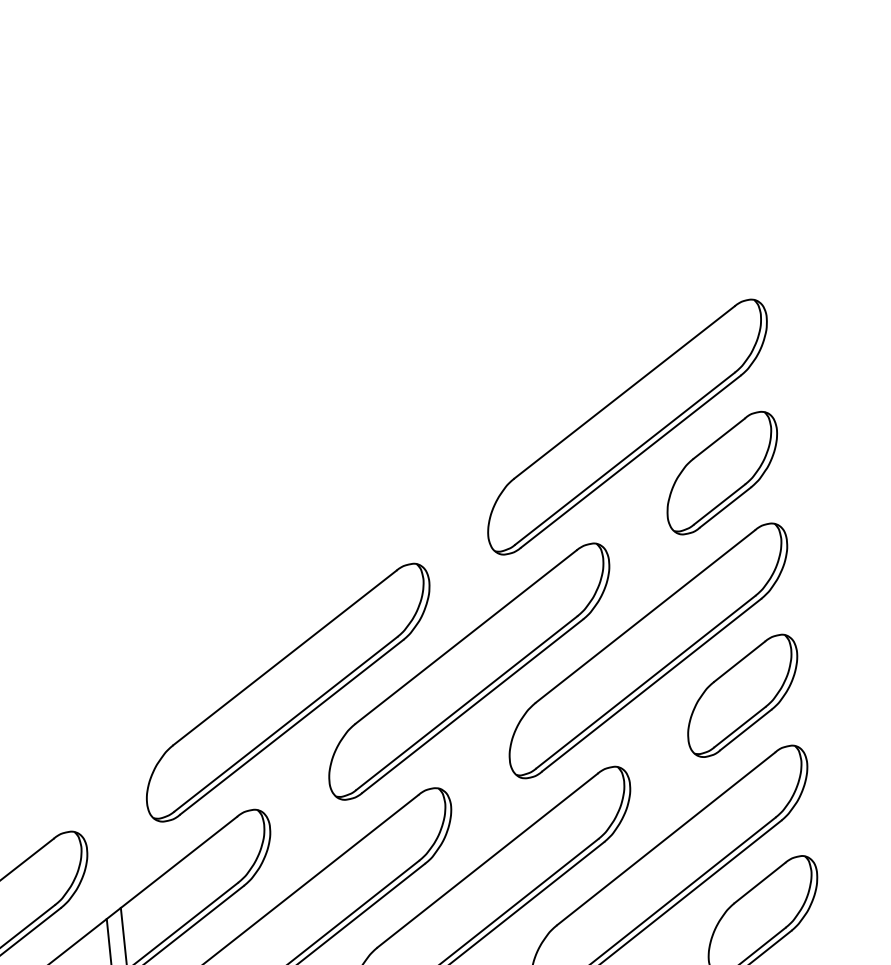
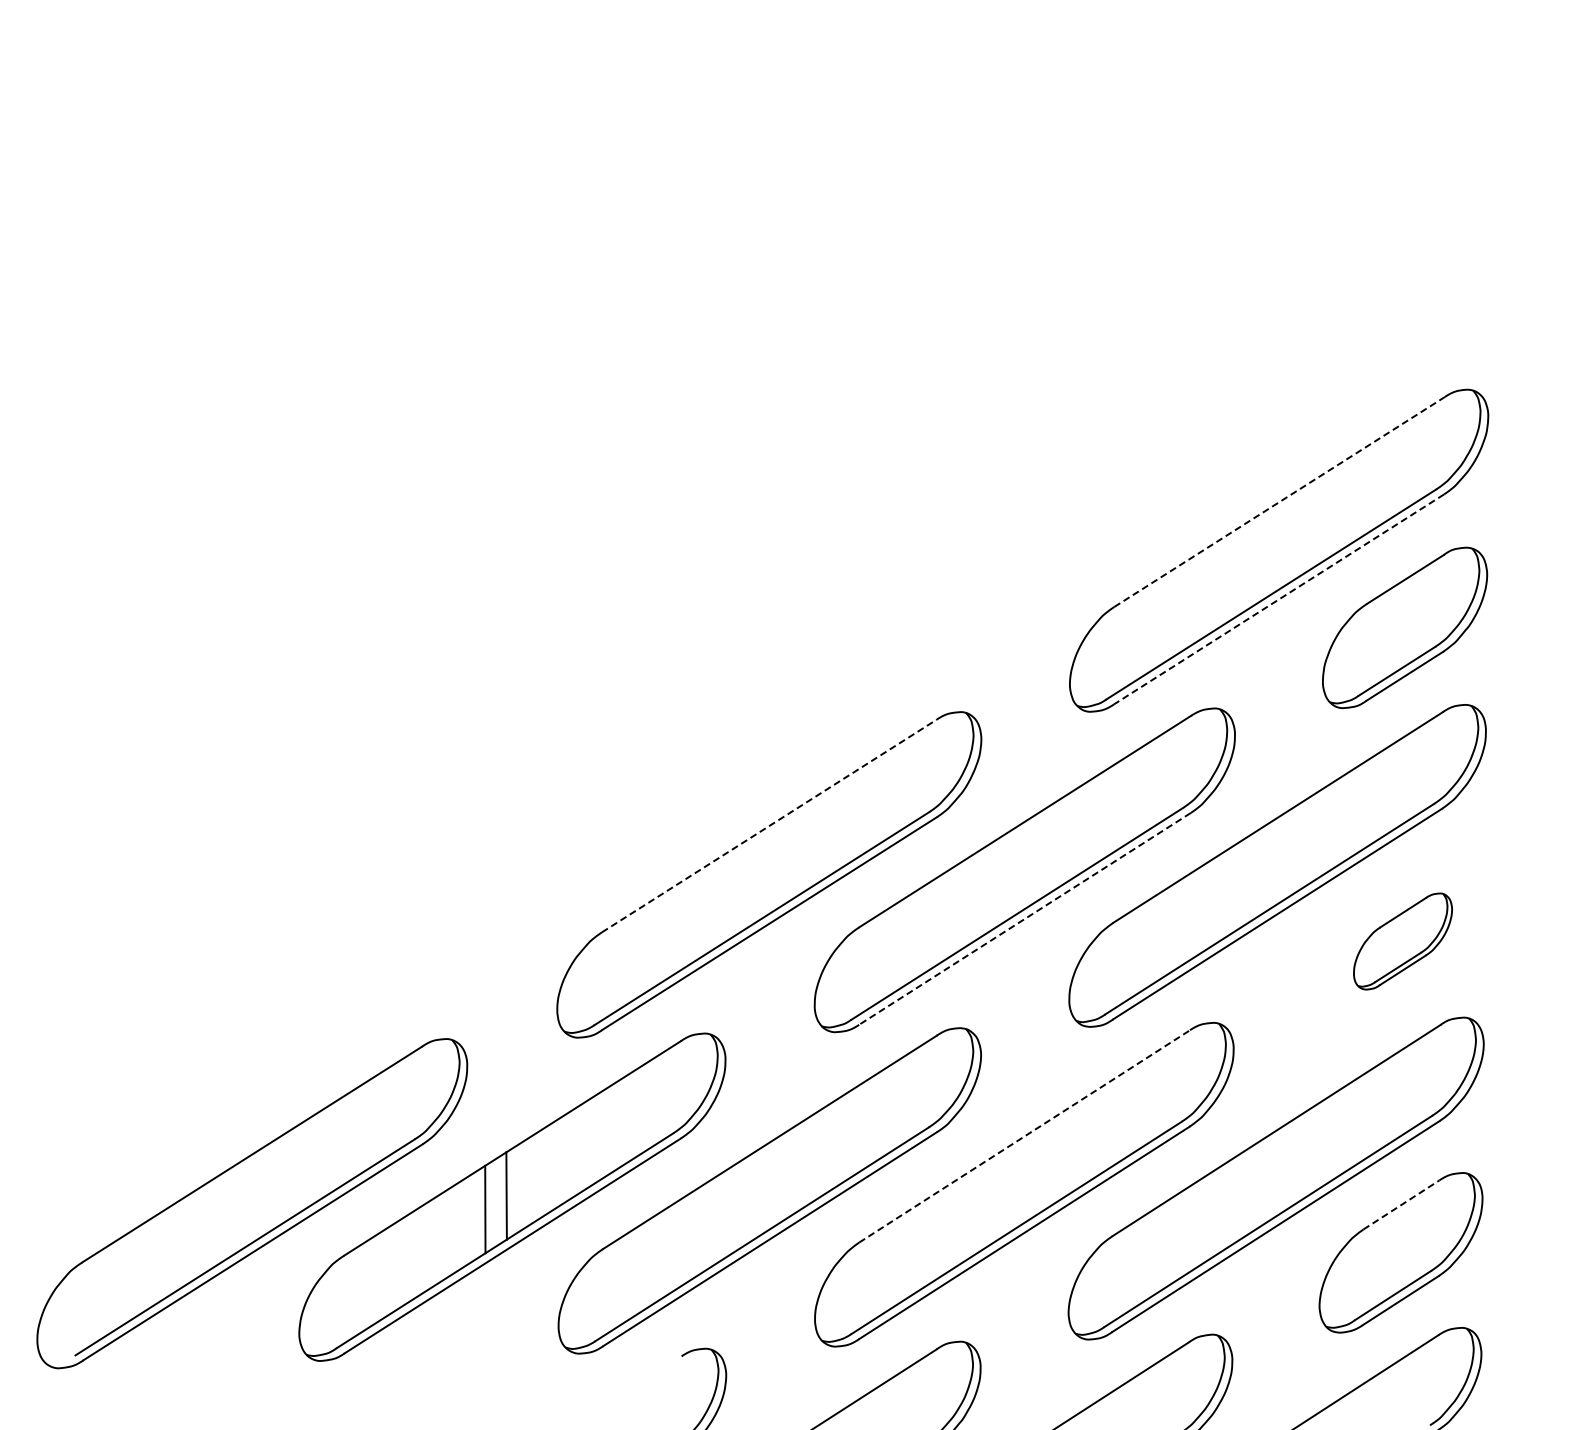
line: (624, 392) -> (1279, 502), solid -> dashed
line: (631, 461) -> (1279, 599), solid -> dashed
line: (284, 657) -> (769, 825), solid -> dashed
part: (742, 695) -> (1402, 941), size x0.6
line: (472, 705) -> (1024, 918), solid -> dashed
line: (487, 860) -> (1024, 1136), solid -> dashed
line: (759, 882) -> (1401, 1204), solid -> dashed

